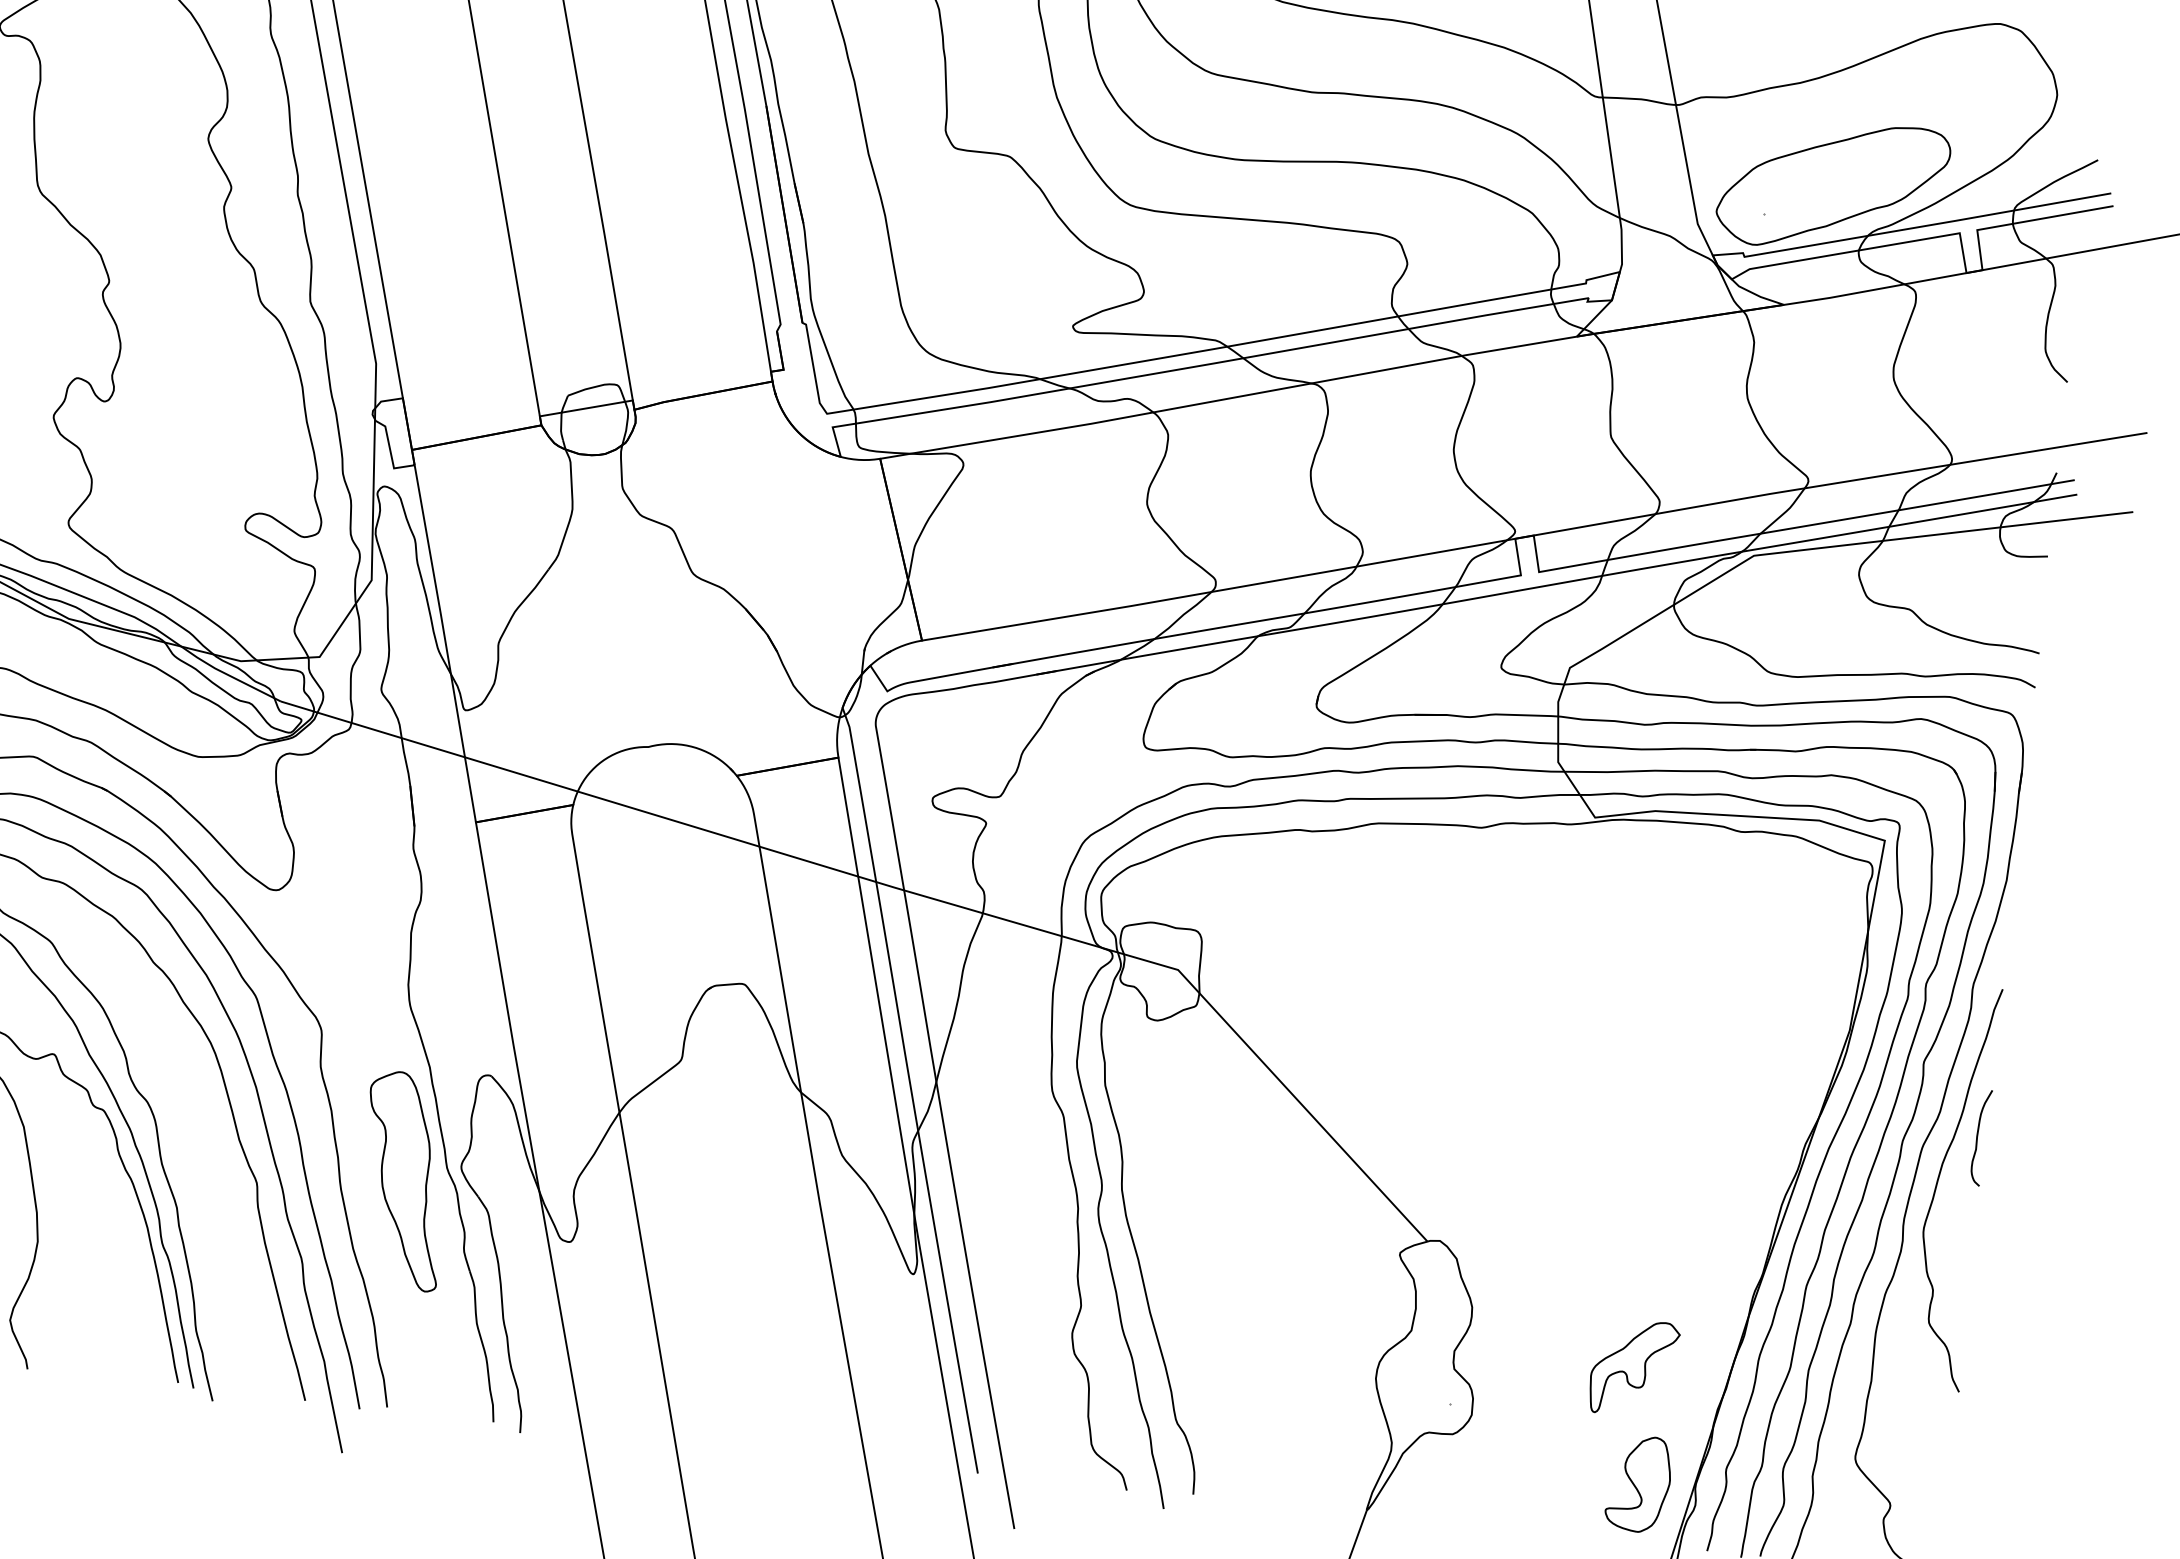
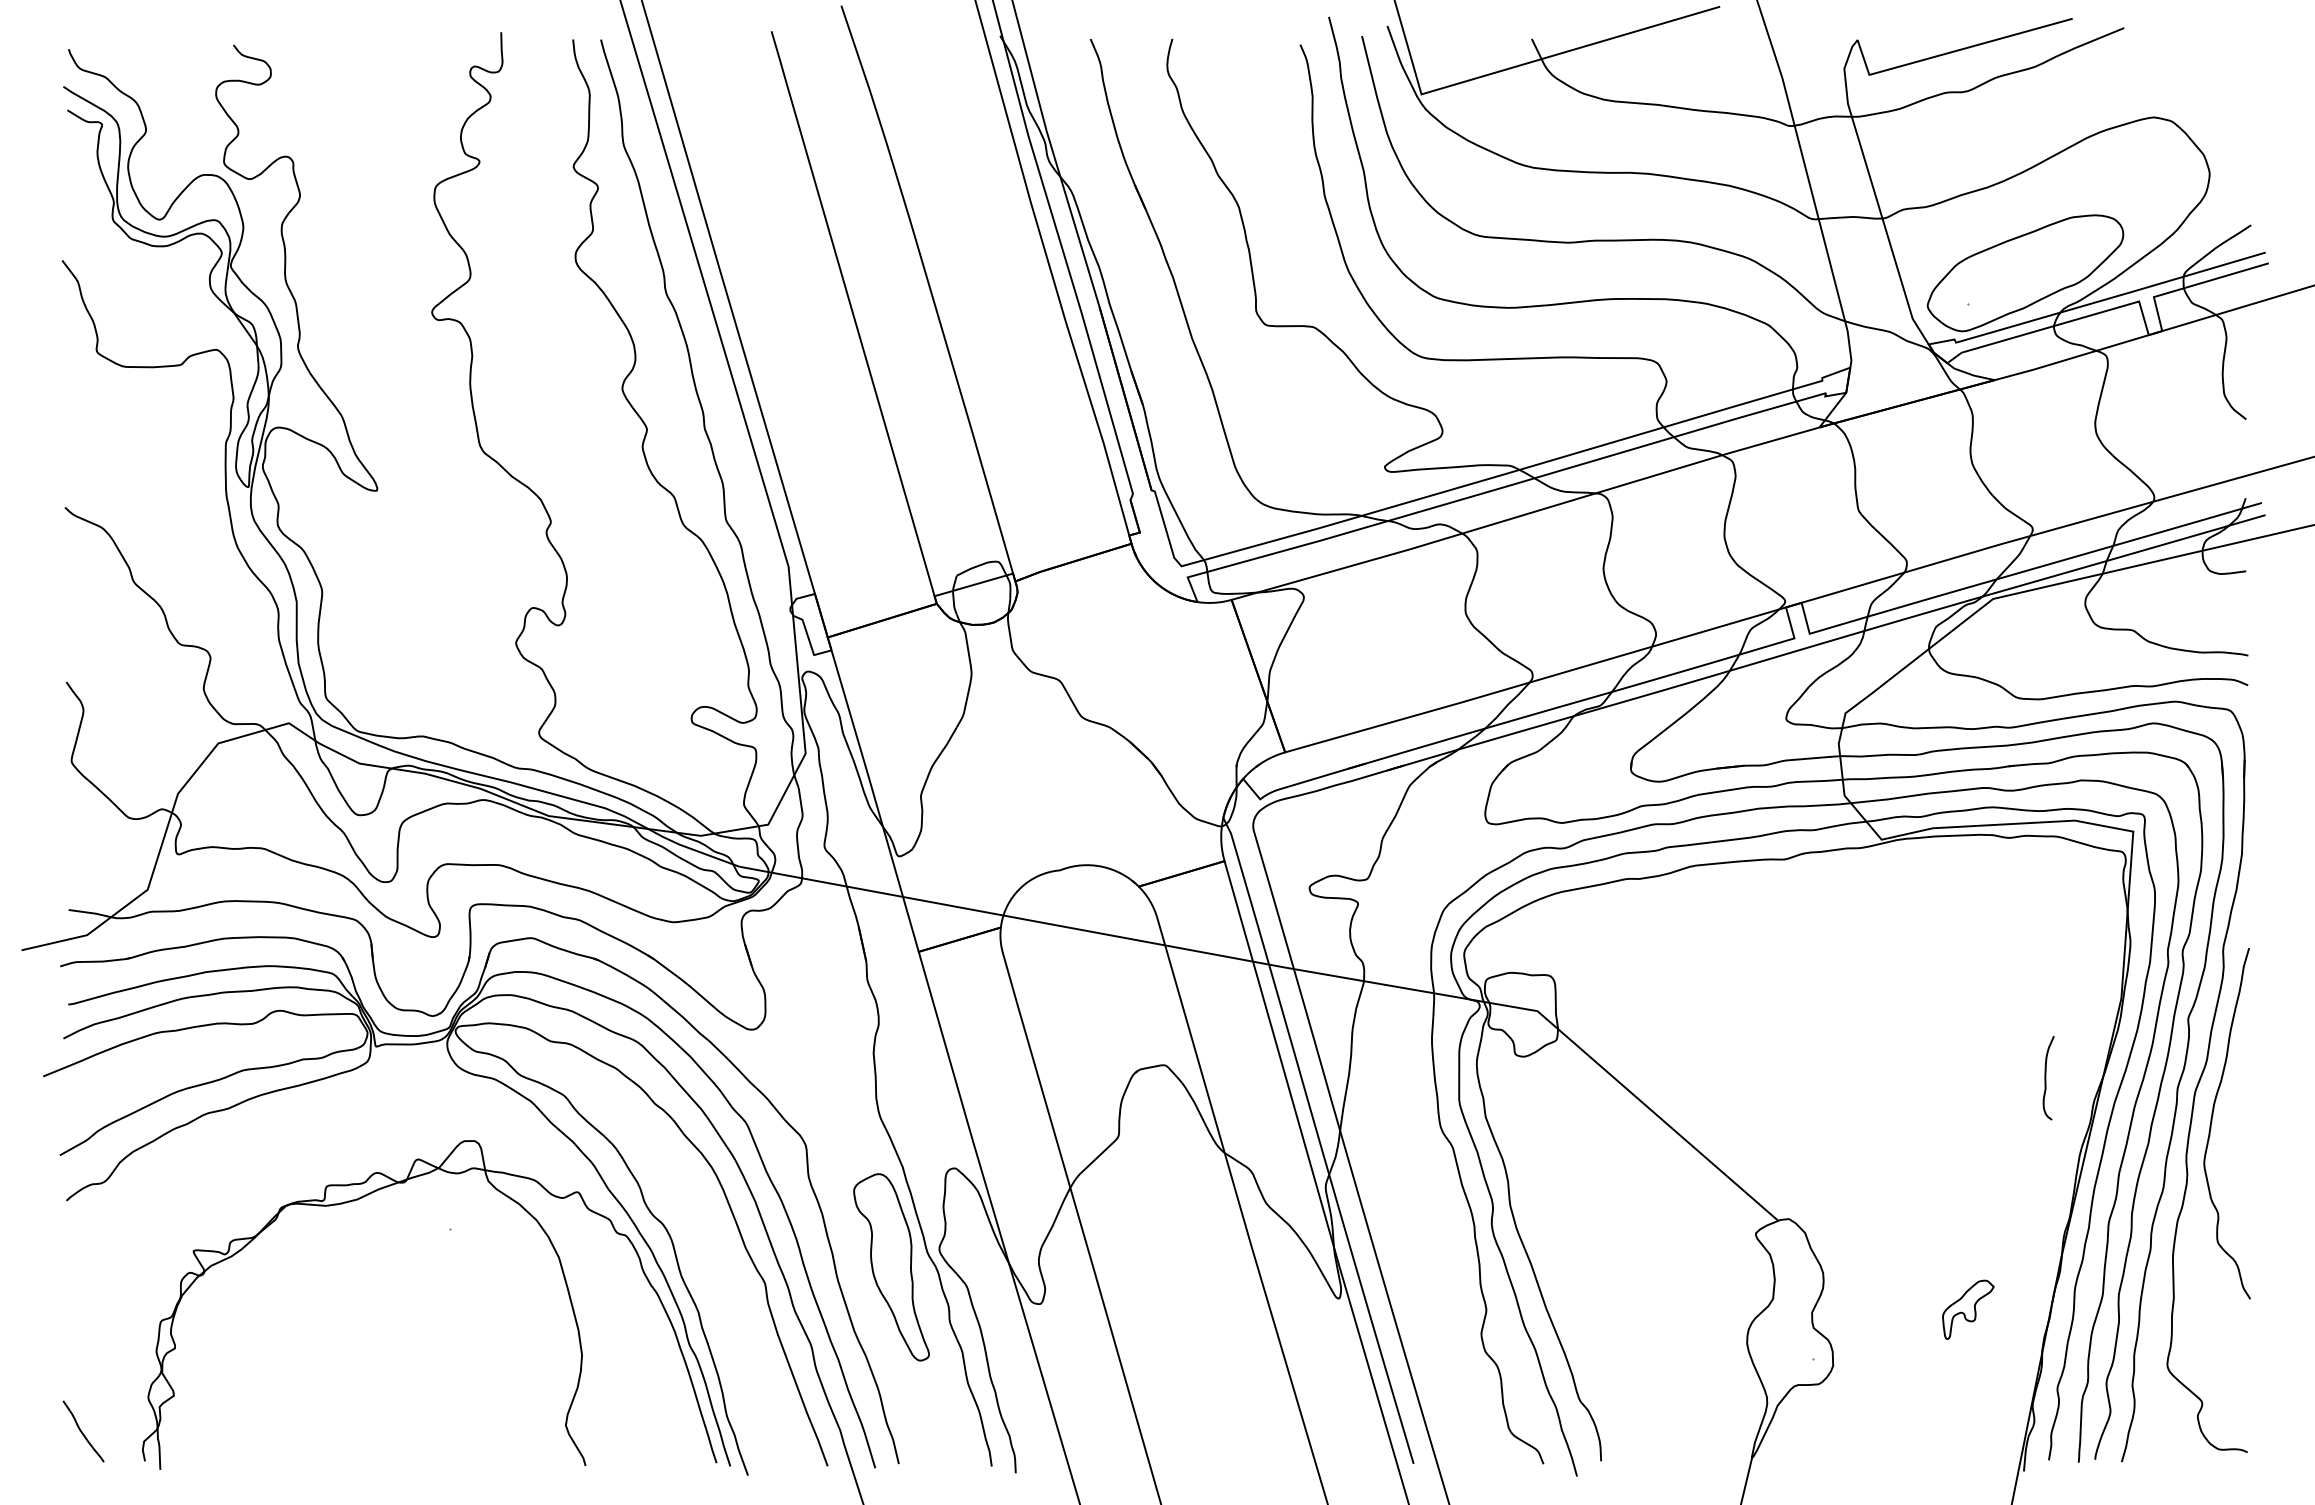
curve: (1978, 1137) -> (2046, 1078), moved
part: (1634, 1367) -> (1968, 1309), size x0.7
part: (1638, 1483) -> (1983, 1408), removed

